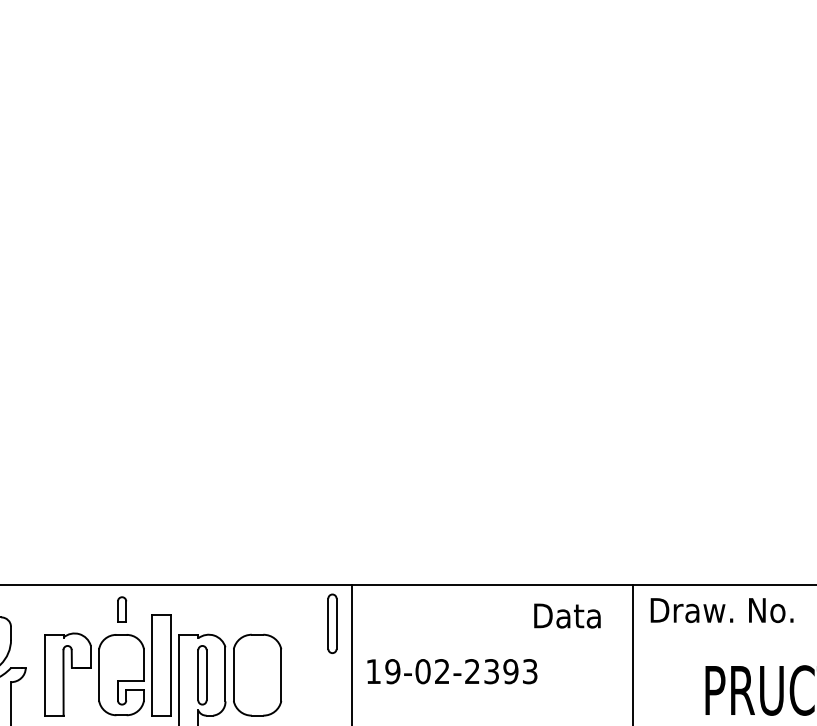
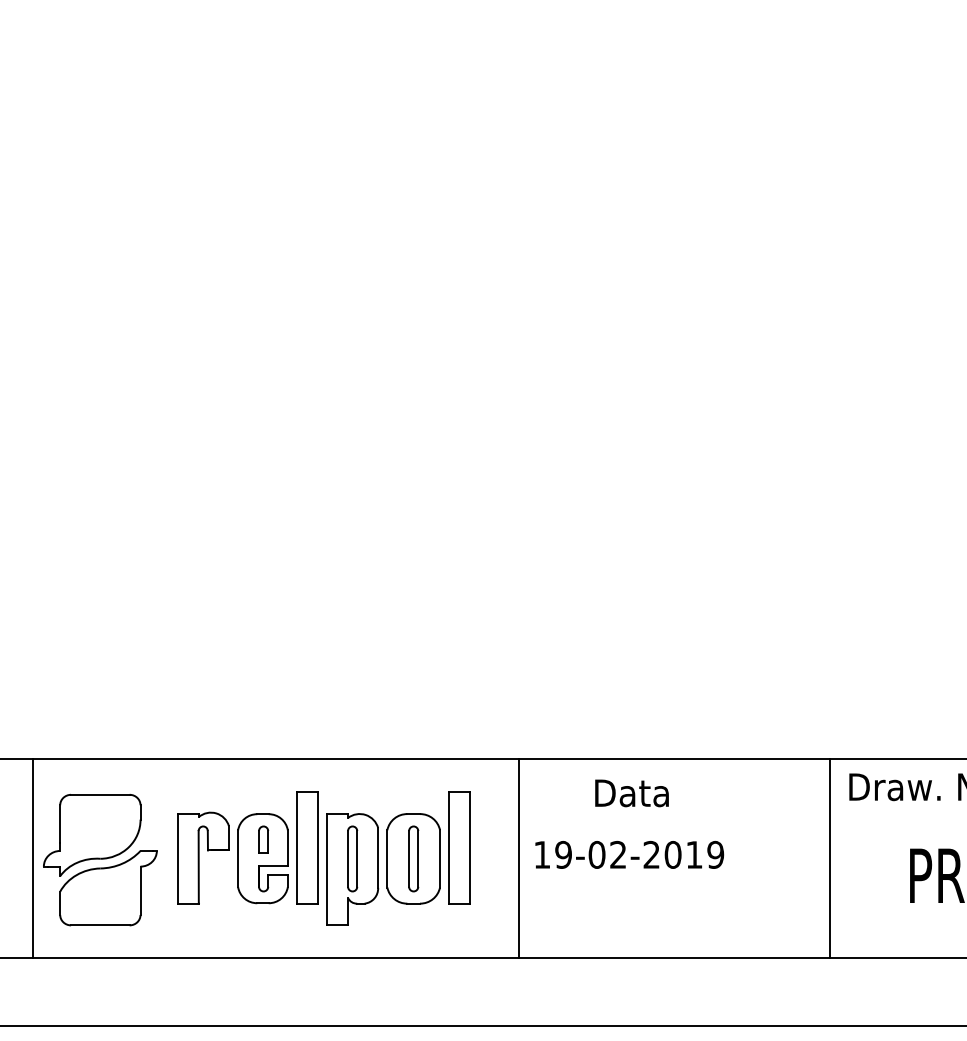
part: (121, 608) -> (263, 839), moved
text: (566, 616) -> (631, 793), moved
part: (332, 623) -> (413, 858), moved
part: (298, 664) -> (459, 847), added
text: (511, 671) -> (694, 854), 19-02-2393 -> 19-02-2019

